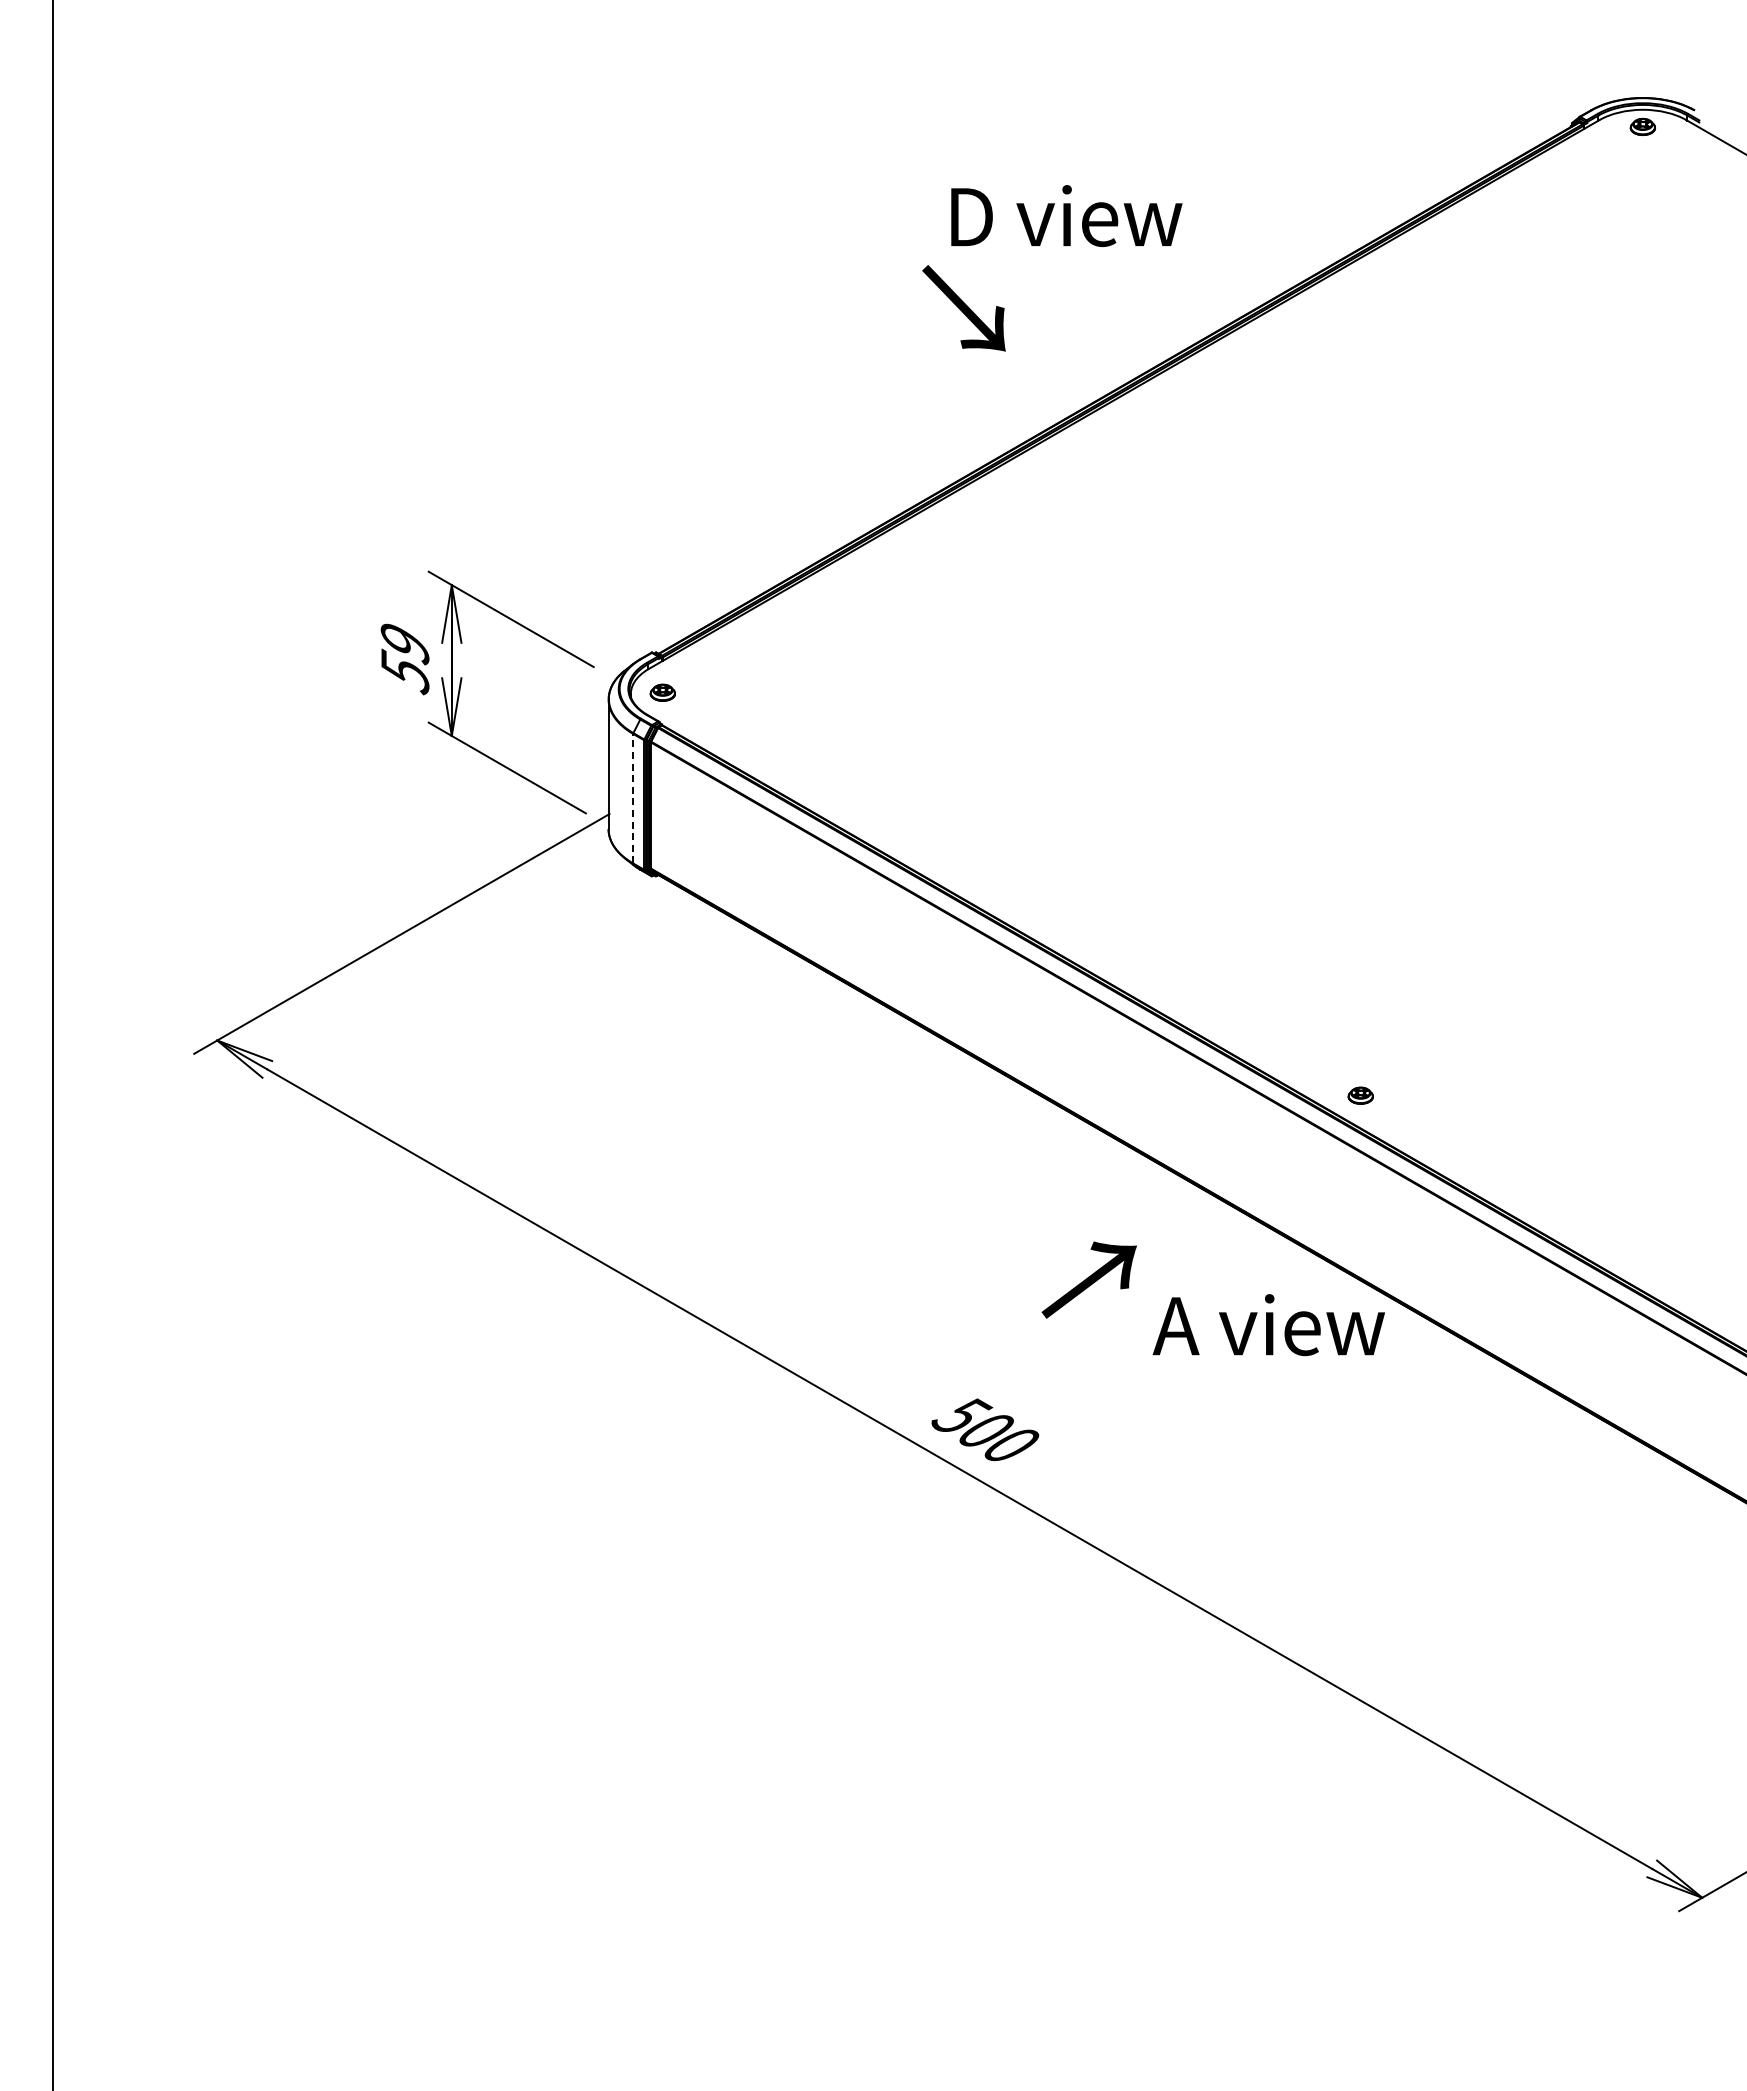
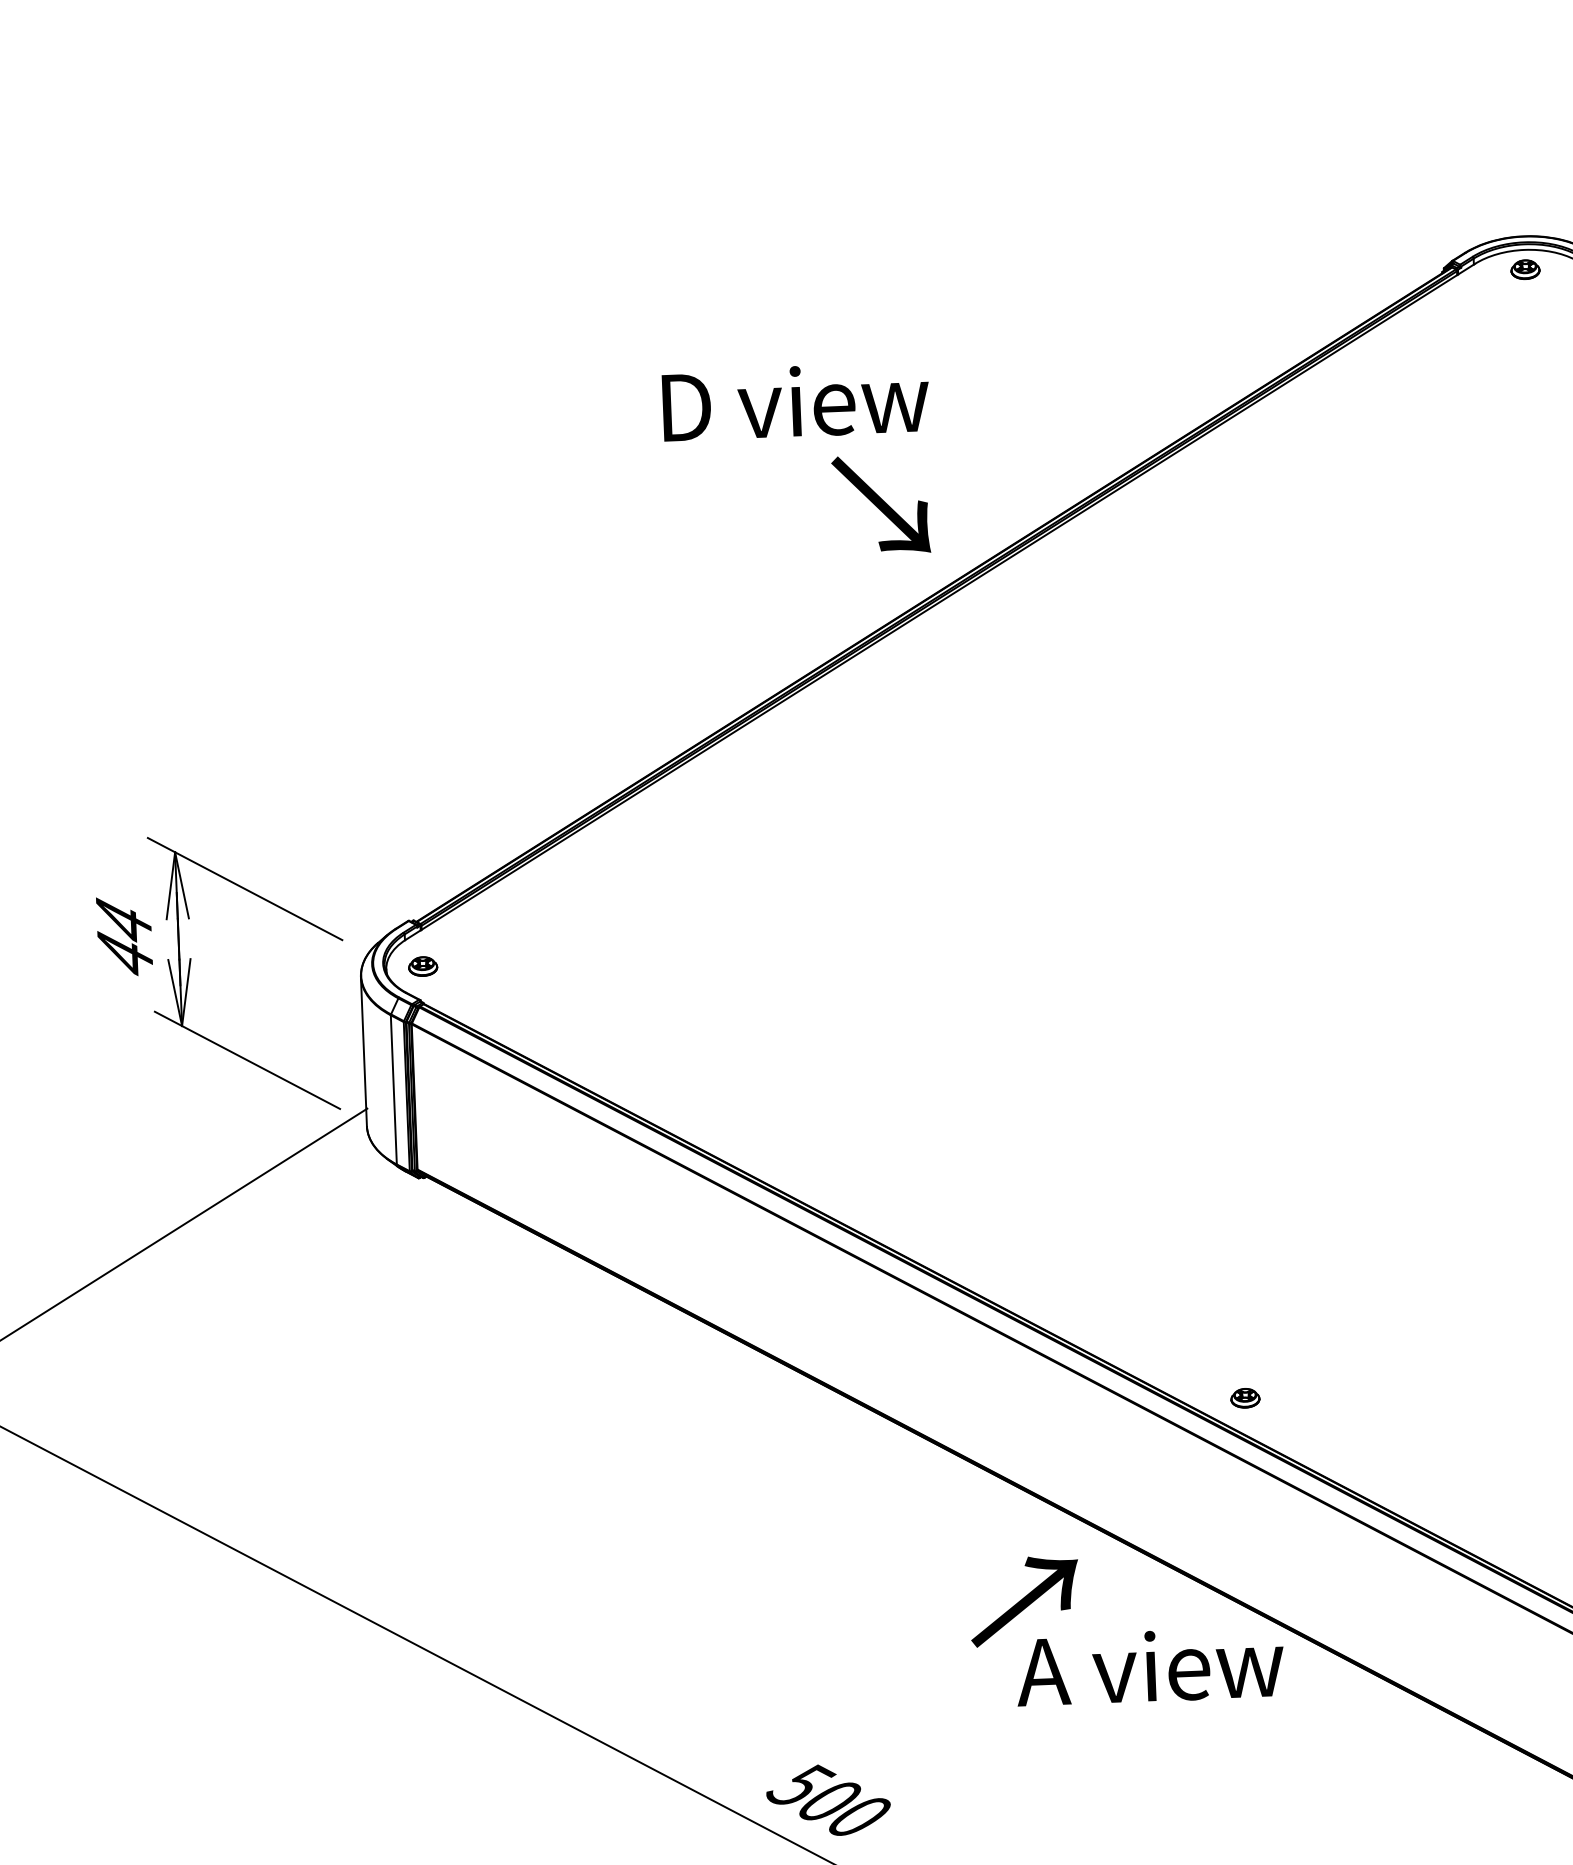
text: (1066, 216) -> (795, 402), moved
text: (963, 308) -> (880, 504), moved
text: (404, 658) -> (124, 939), 59 -> 44
line: (633, 798) -> (394, 1089), dashed -> solid
text: (1088, 1279) -> (1023, 1600), moved

